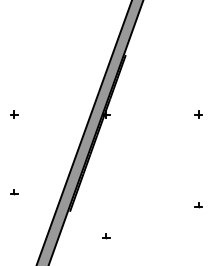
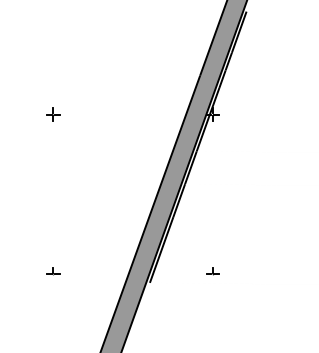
part: (14, 192) -> (53, 272), moved
part: (106, 236) -> (213, 272), moved

